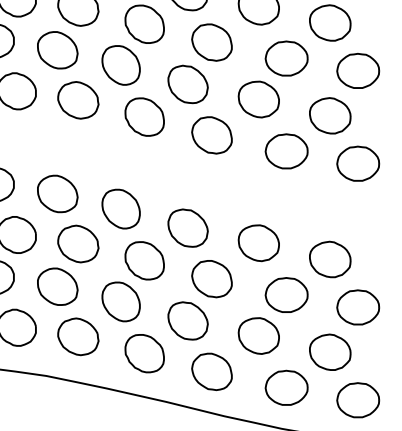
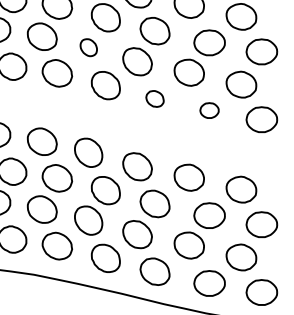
part: (120, 64) -> (88, 47), size x0.6
part: (211, 134) -> (154, 98), size x0.6
part: (286, 151) -> (209, 110), size x0.6

